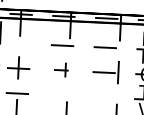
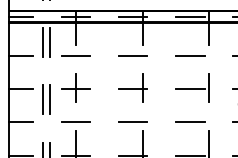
line: (19, 43) -> (75, 55), added
part: (60, 69) -> (132, 87), size x1.67
line: (59, 95) -> (132, 122), added
line: (102, 97) -> (189, 122), added

